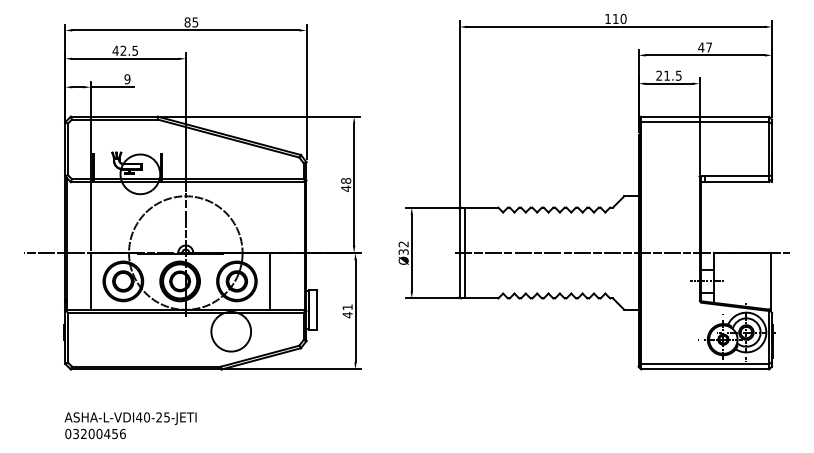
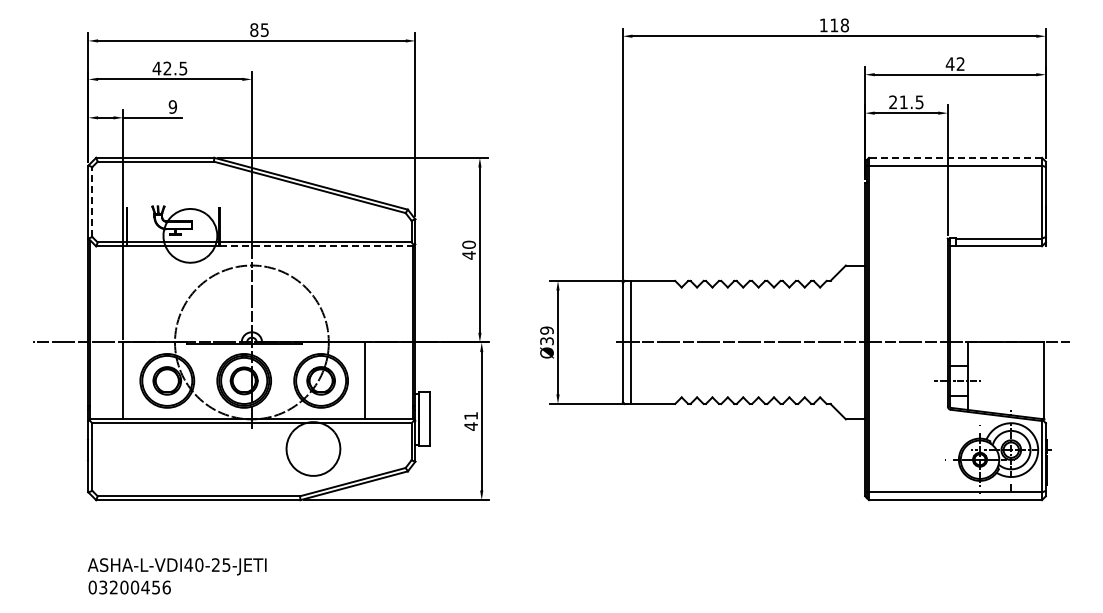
text: (623, 19) -> (844, 25), 110 -> 118
text: (708, 47) -> (960, 63), 47 -> 42
line: (705, 116) -> (955, 157), solid -> dashed
line: (68, 149) -> (92, 202), solid -> dashed
text: (345, 180) -> (468, 244), 48 -> 40
line: (233, 182) -> (316, 246), solid -> dashed
text: (403, 244) -> (546, 330), Ø32 -> Ø39

